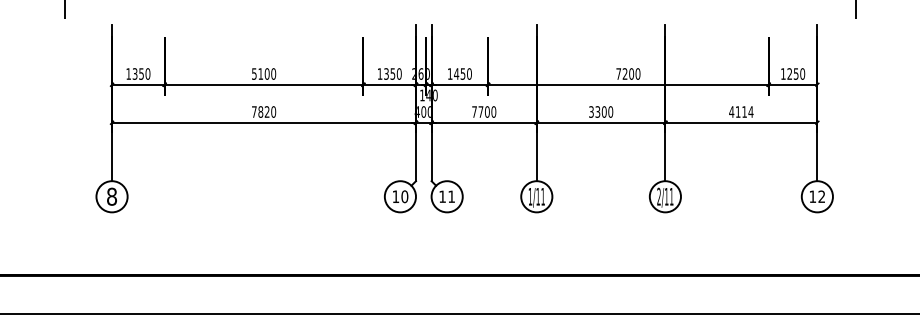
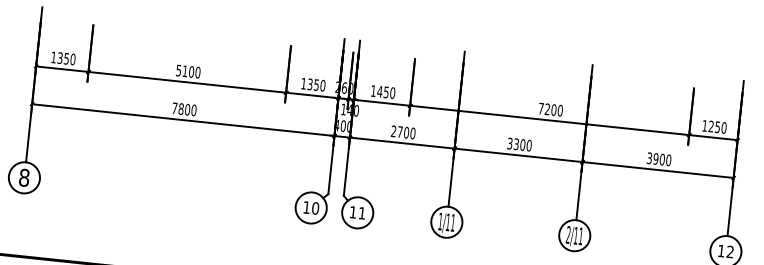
text: (266, 111) -> (186, 109), 7820 -> 7800
text: (474, 111) -> (393, 130), 7700 -> 2700
text: (741, 111) -> (659, 158), 4114 -> 3900

